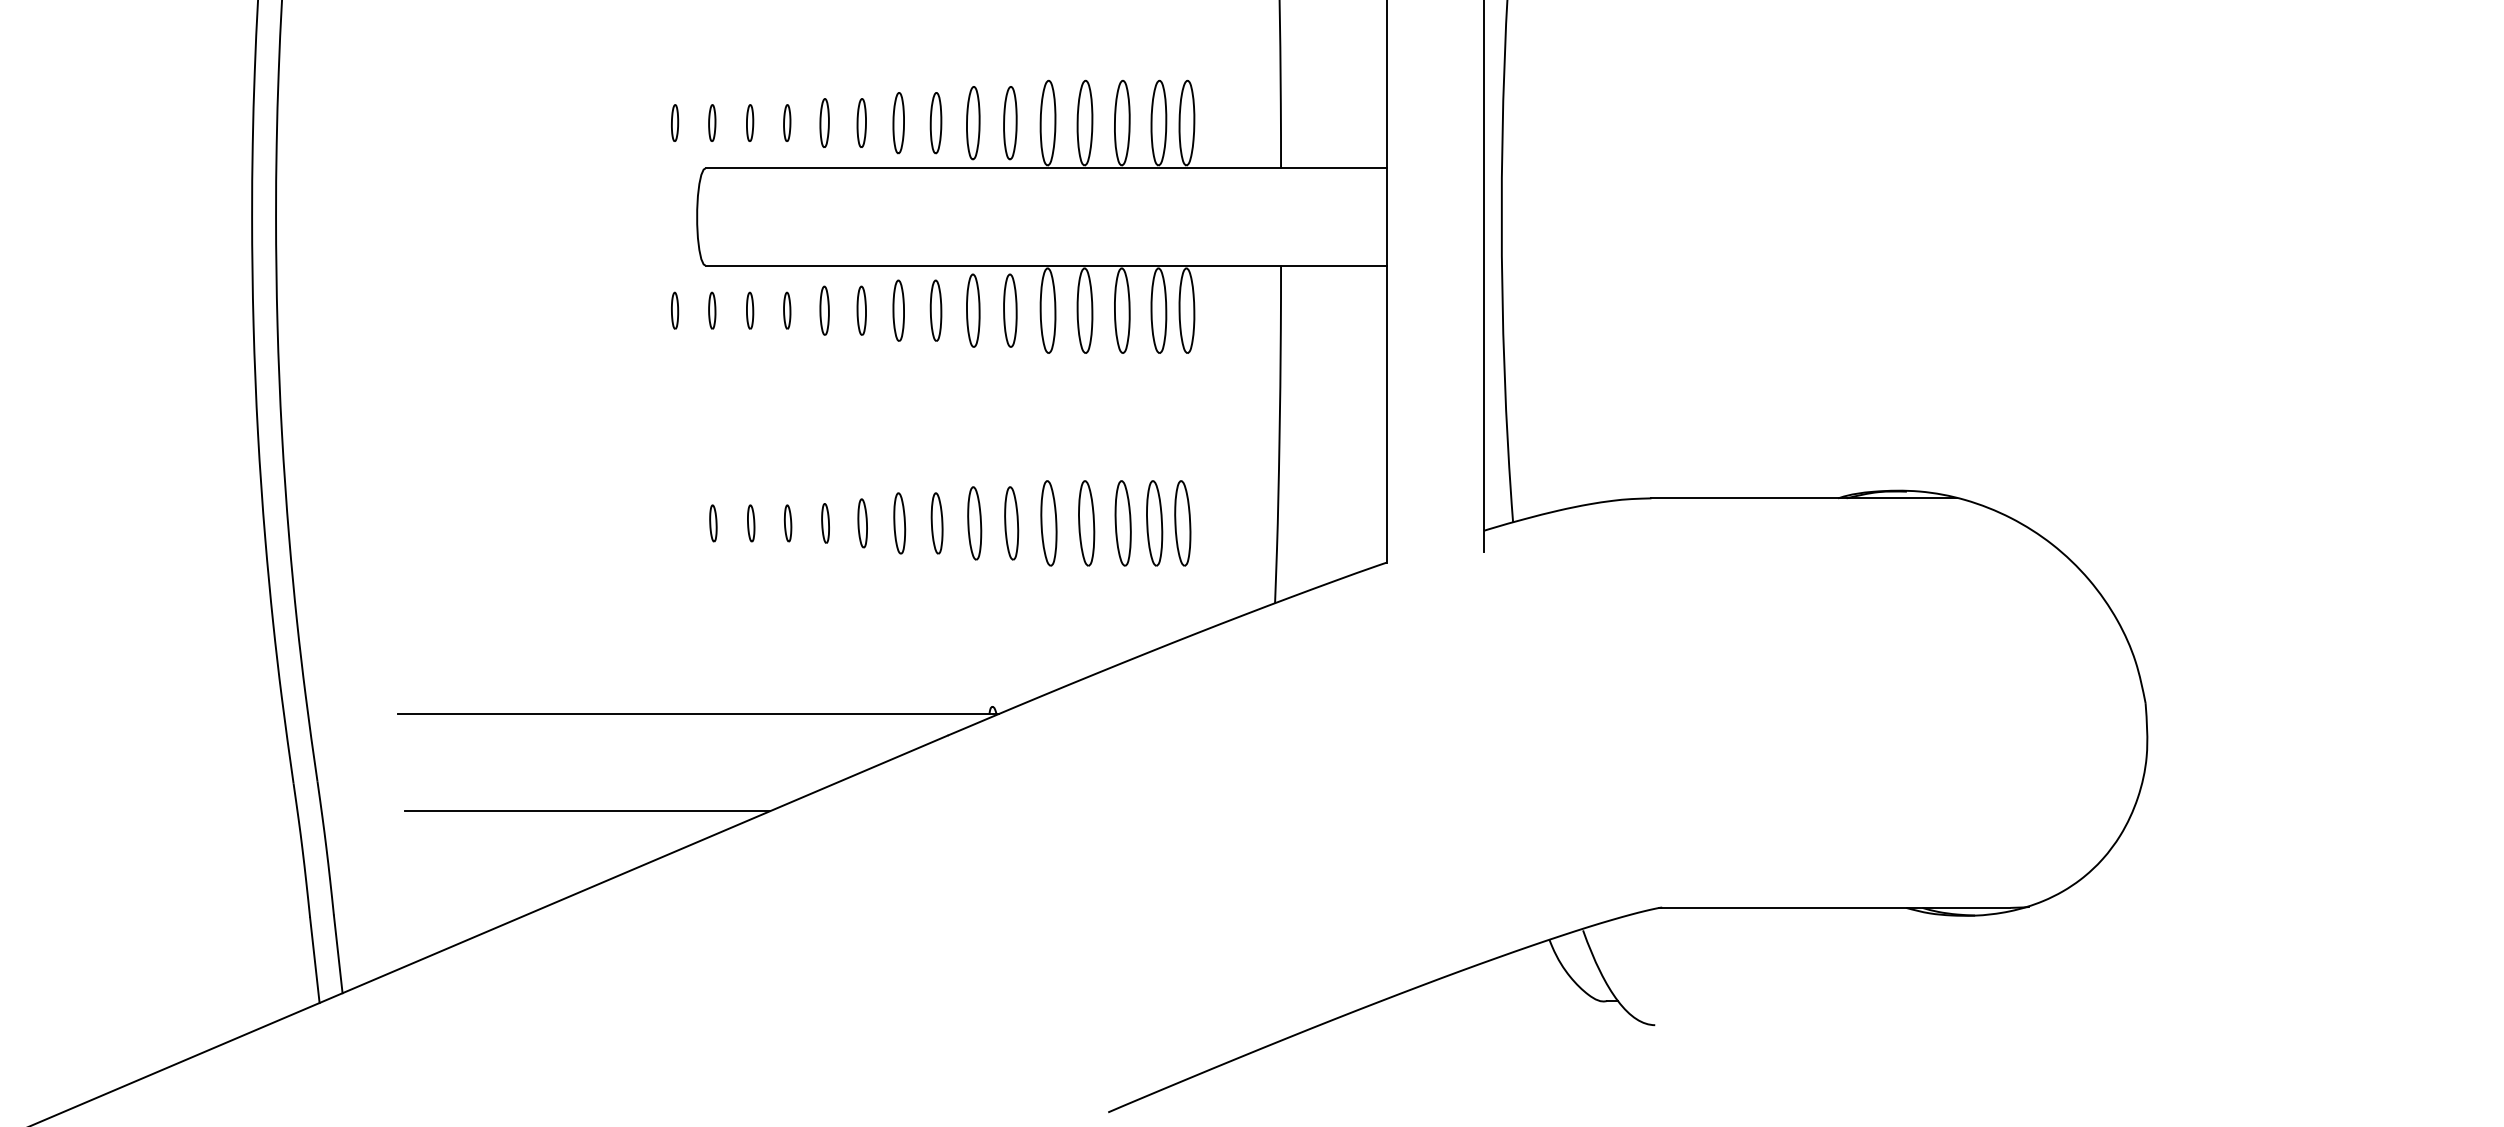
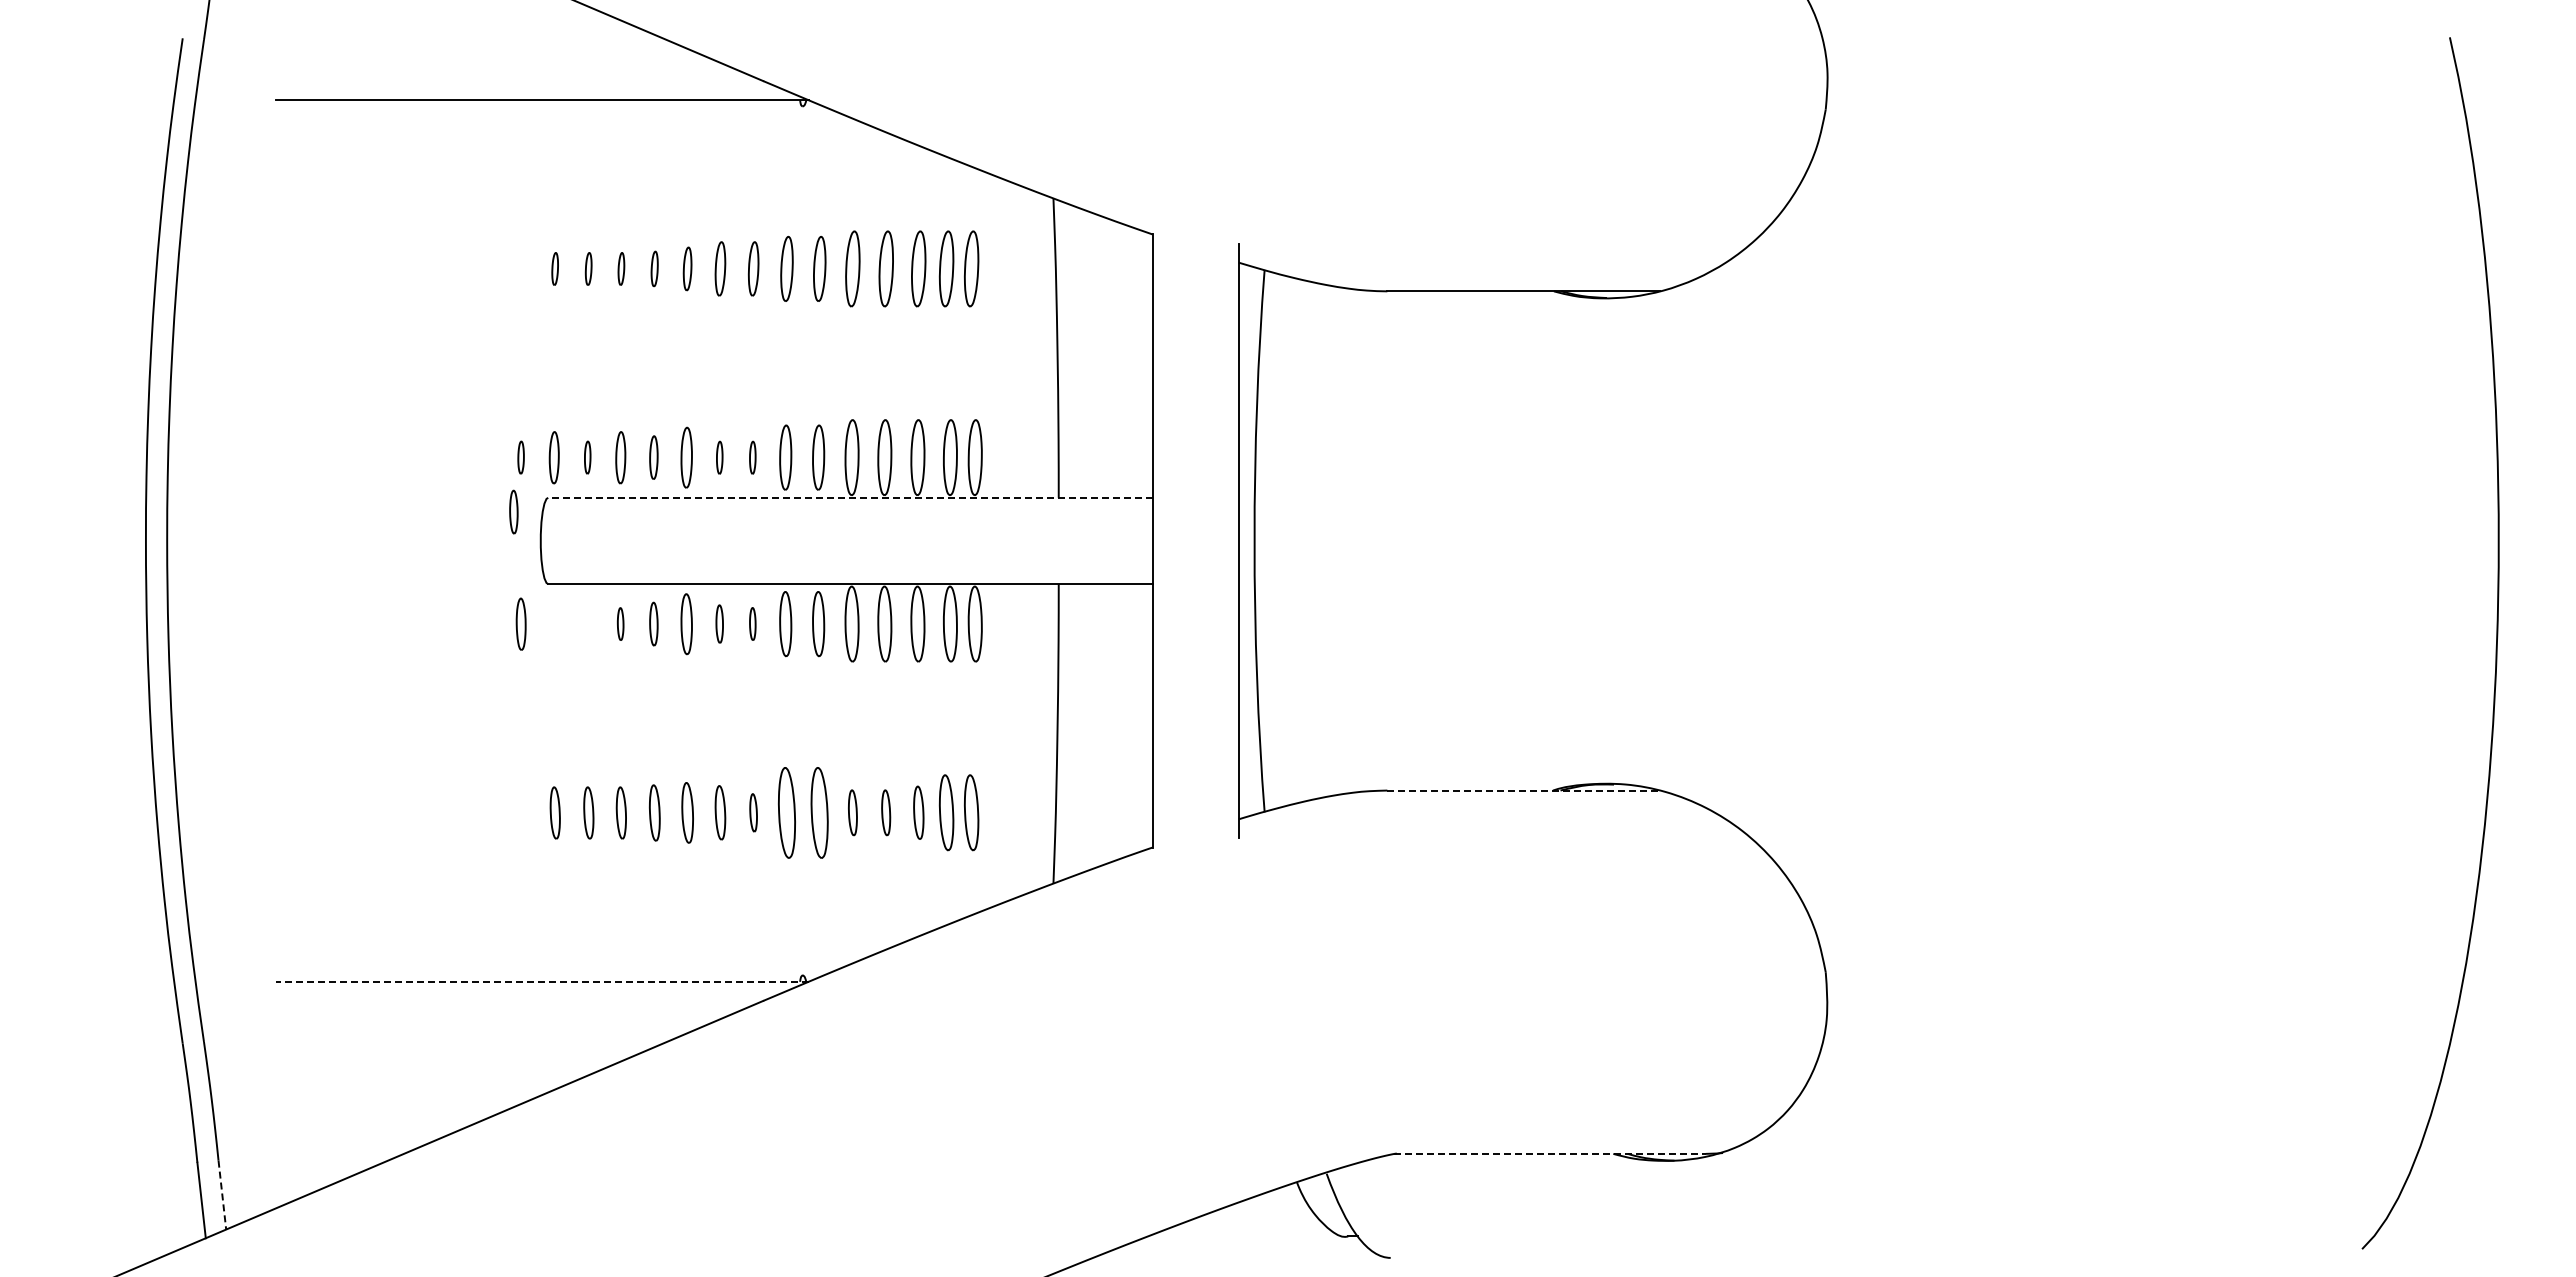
part: (711, 122) -> (553, 457), size x1.6
part: (787, 122) -> (620, 457), size x1.6
part: (861, 122) -> (686, 457), size x1.4
part: (898, 122) -> (719, 457), size x0.6
part: (935, 122) -> (752, 457), size x0.6
line: (1045, 168) -> (849, 497), solid -> dashed
part: (666, 183) -> (513, 511), added
part: (674, 310) -> (520, 623), size x1.6
part: (711, 310) -> (553, 623), removed
part: (749, 310) -> (587, 623), removed
part: (861, 310) -> (686, 623), size x1.4
part: (898, 310) -> (719, 623), size x0.7
part: (935, 310) -> (752, 623), size x0.6
line: (1803, 498) -> (1522, 790), solid -> dashed
part: (712, 523) -> (554, 812), size x1.6
part: (750, 523) -> (588, 812), size x1.6
part: (788, 523) -> (621, 812), size x1.6
part: (825, 523) -> (654, 812), size x1.6
part: (862, 523) -> (687, 812), size x1.4
part: (936, 523) -> (753, 812), size x0.7
part: (974, 523) -> (786, 812), size x1.4
part: (1011, 523) -> (819, 812), size x1.4
part: (1048, 523) -> (852, 812), size x0.6
part: (1085, 523) -> (885, 812), size x0.6
part: (1122, 523) -> (918, 812), size x0.7
line: (699, 713) -> (542, 981), solid -> dashed
line: (587, 811) -> (443, 1068), removed
line: (1834, 907) -> (1549, 1153), solid -> dashed
line: (338, 954) -> (222, 1195), solid -> dashed

